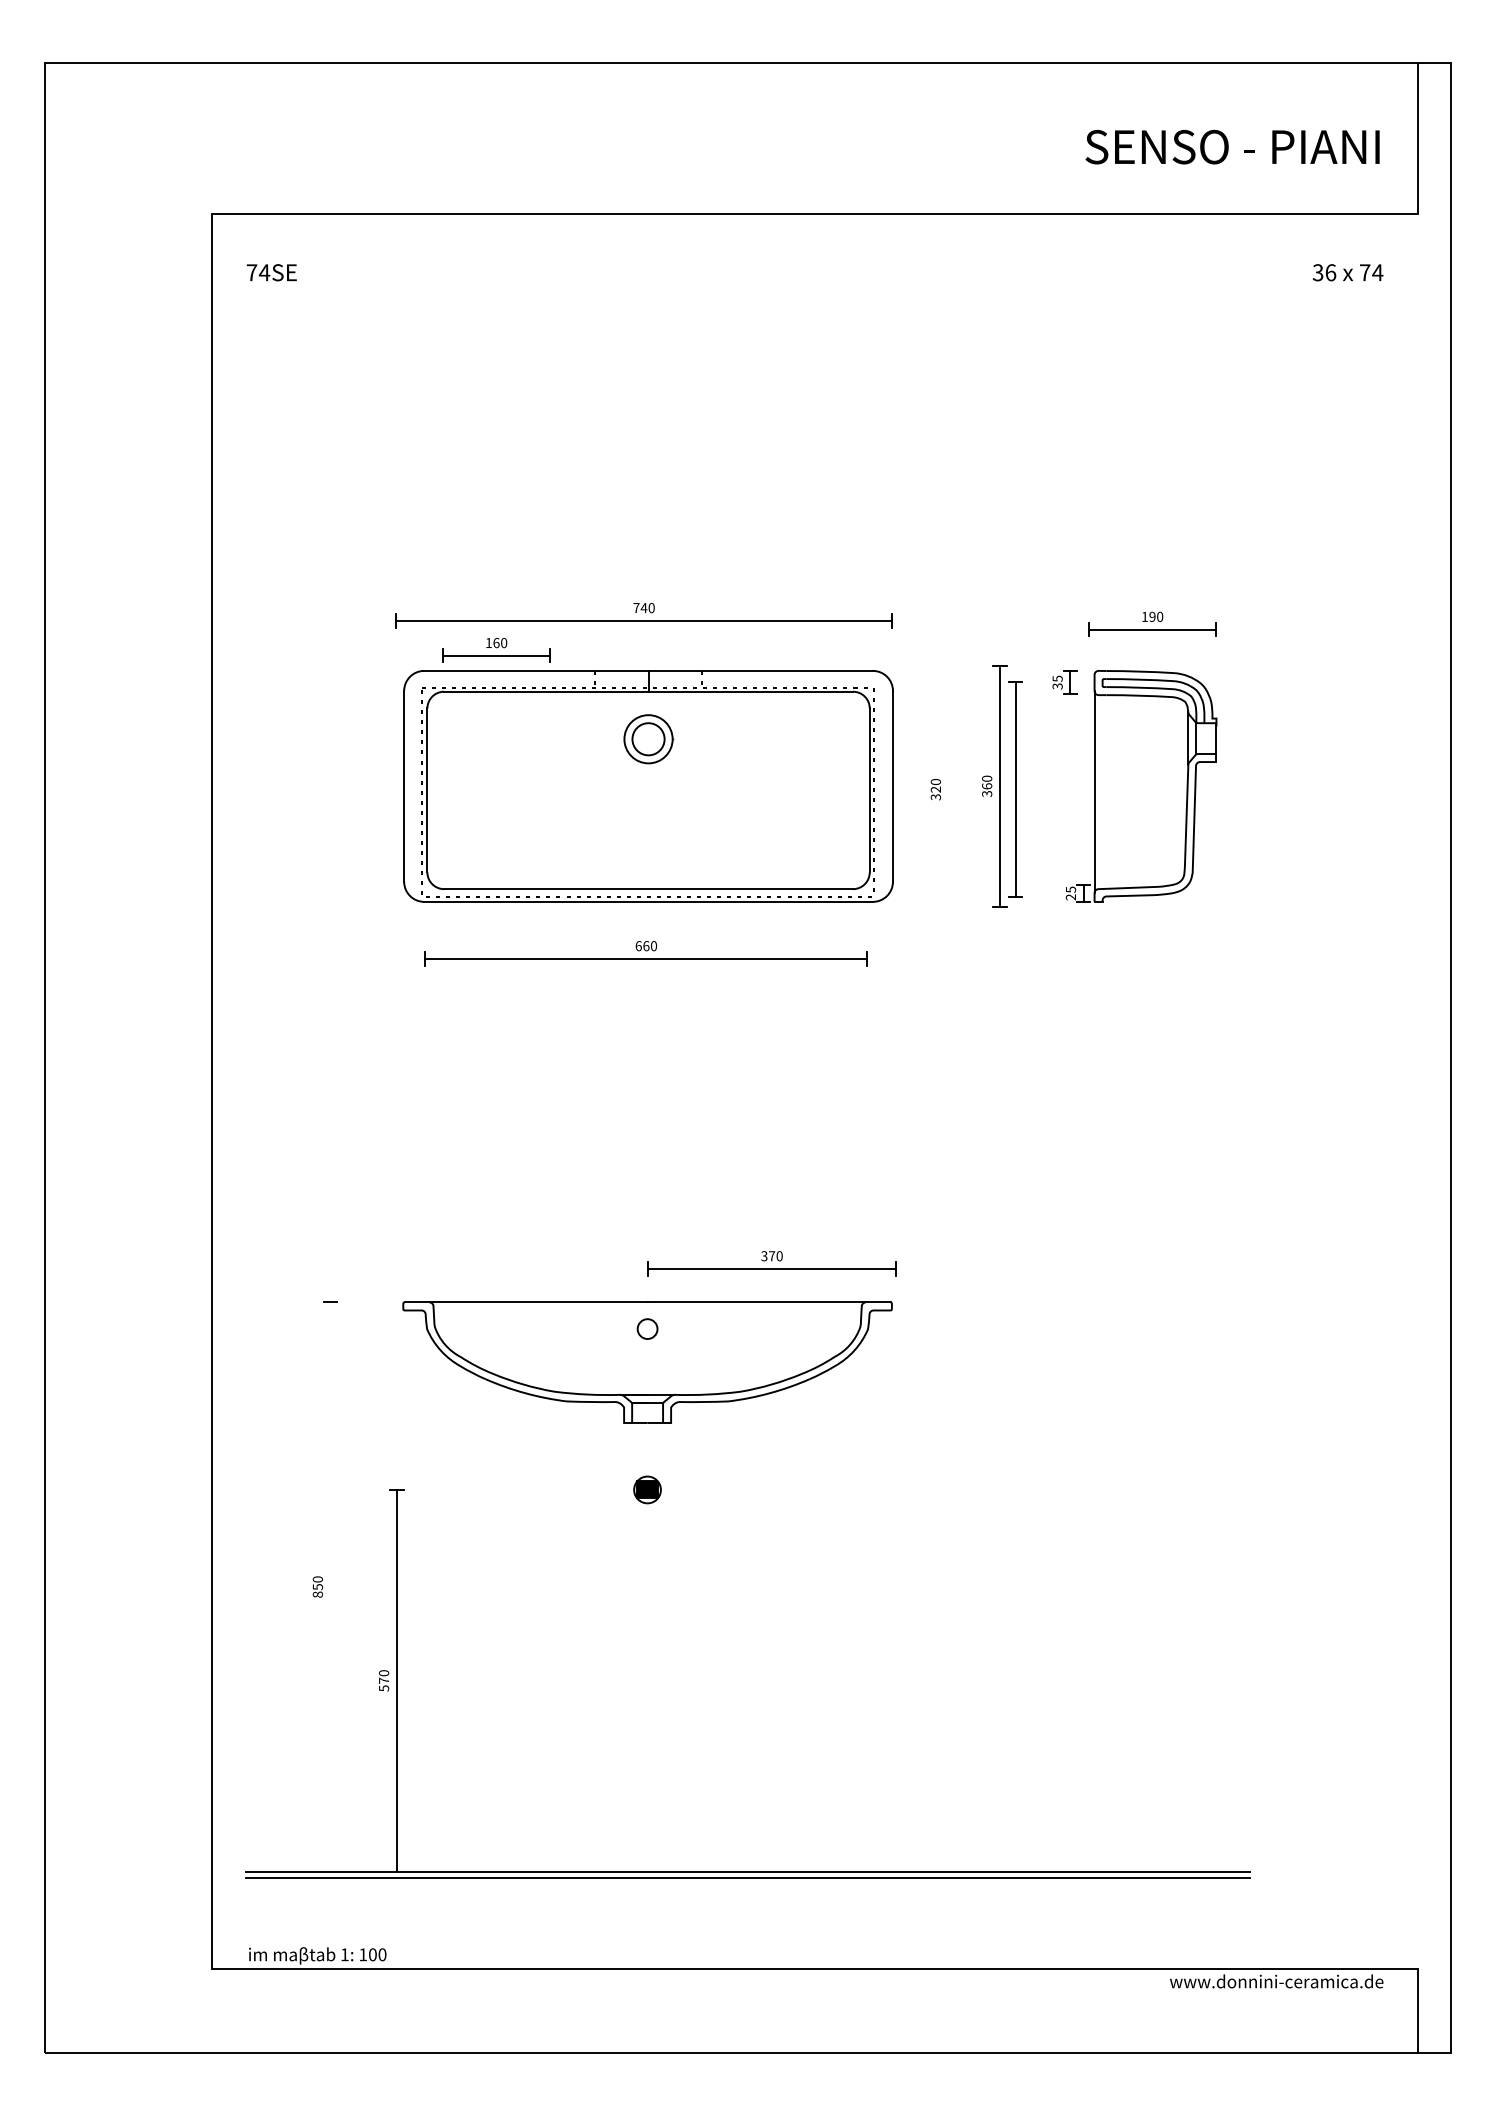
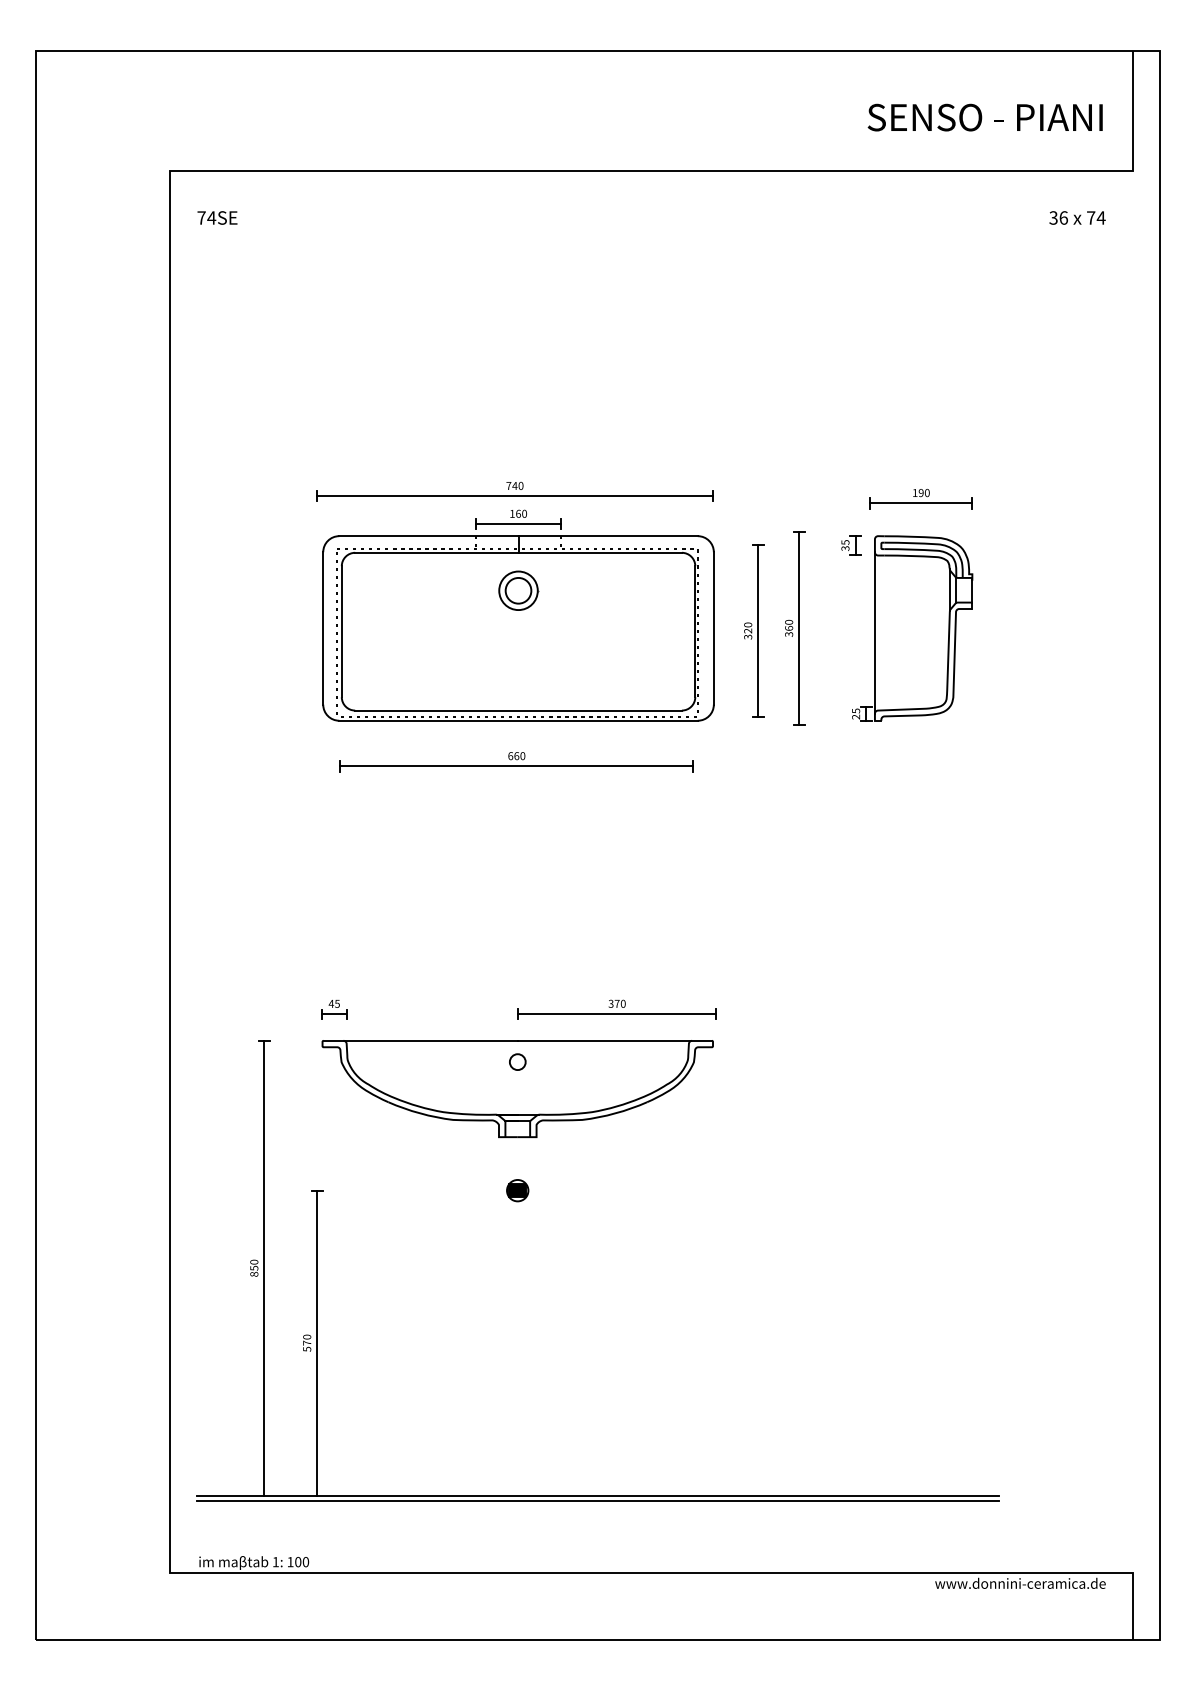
part: (496, 649) -> (518, 519), moved
part: (1015, 789) -> (758, 630), moved
part: (417, 1263) -> (333, 1009), added
line: (330, 1586) -> (264, 1267), added

